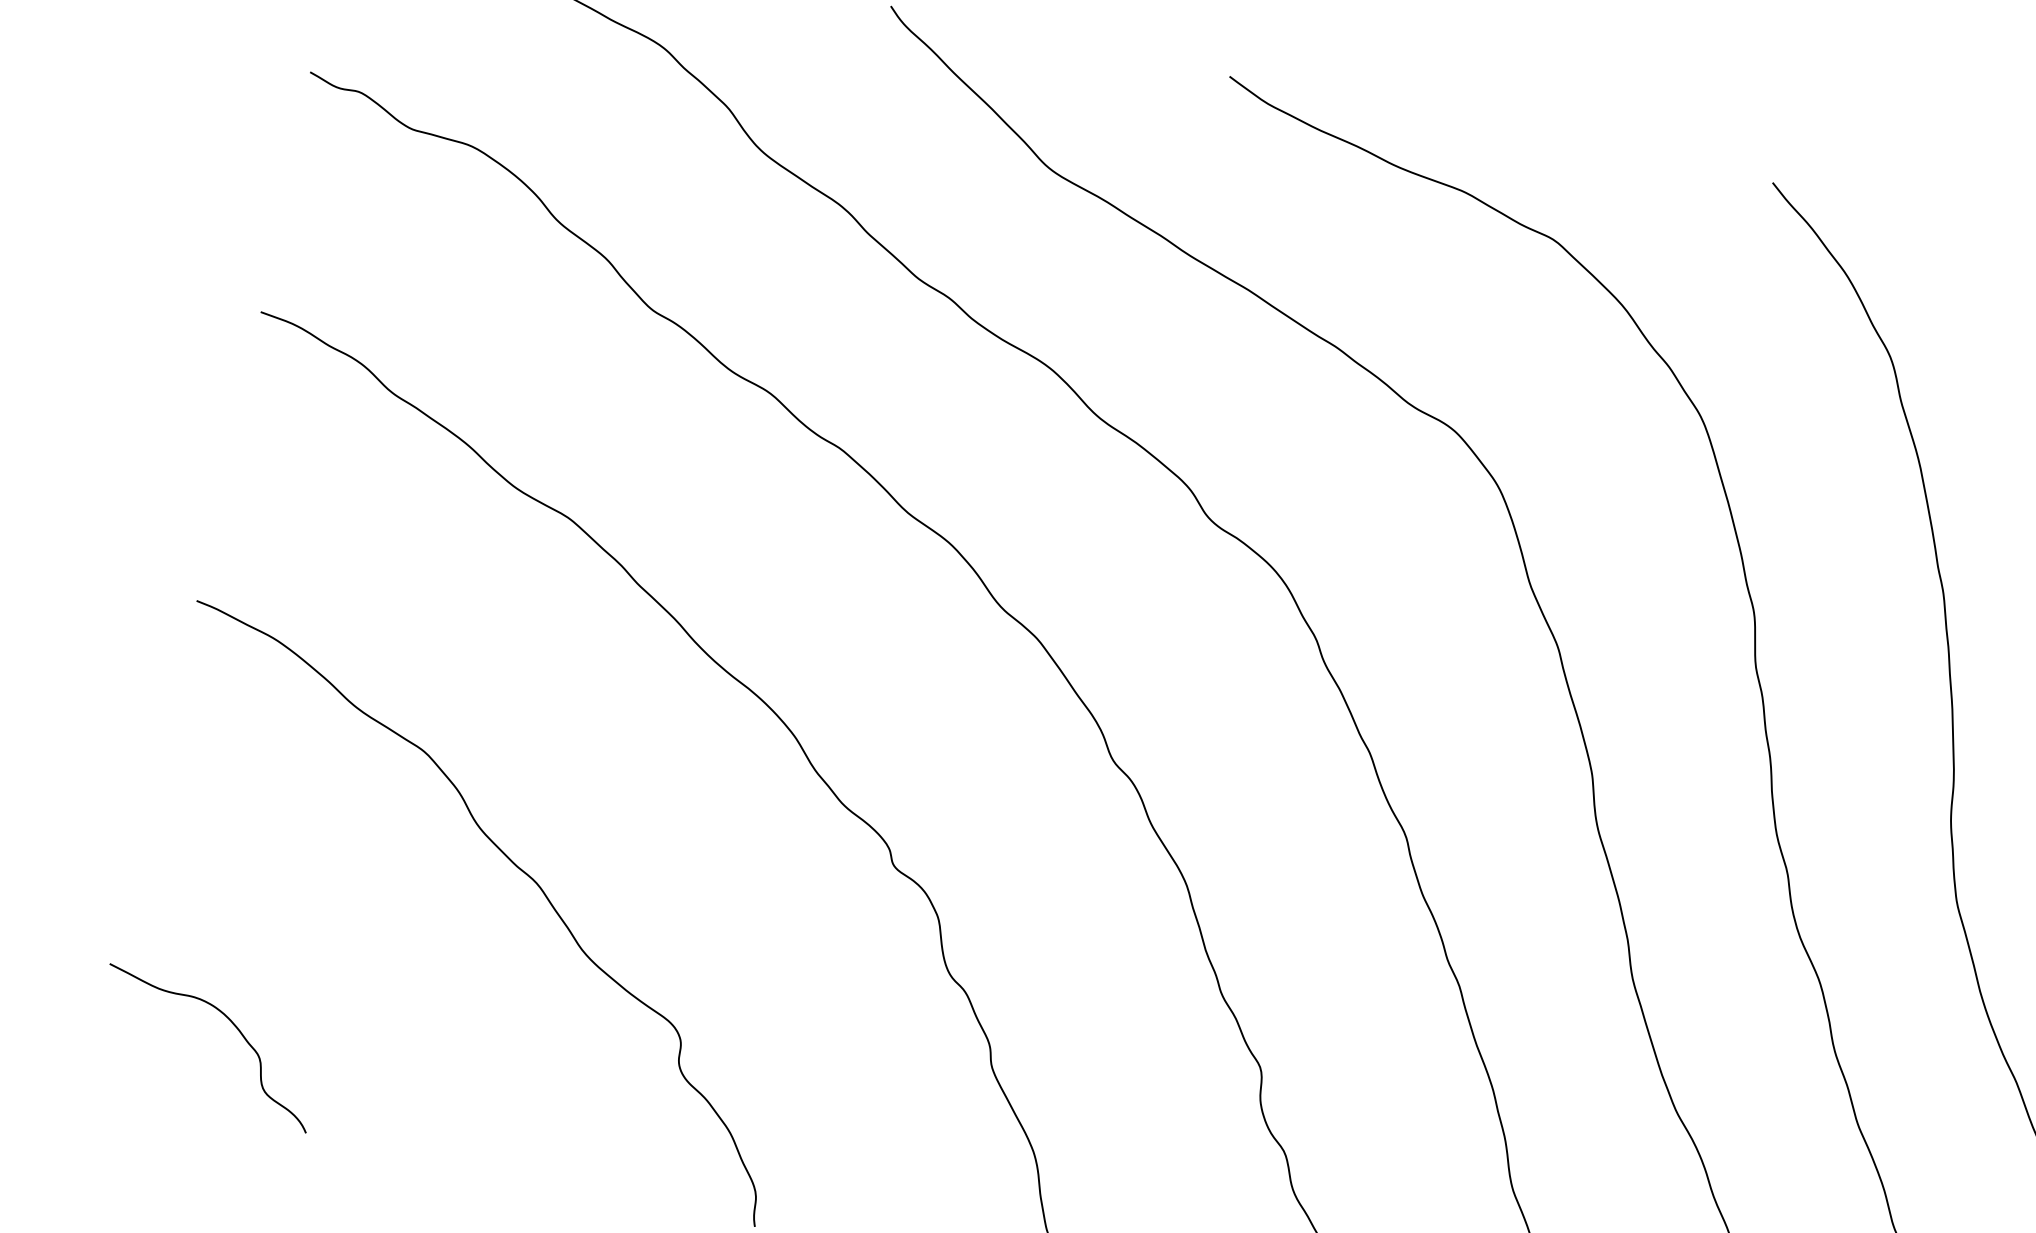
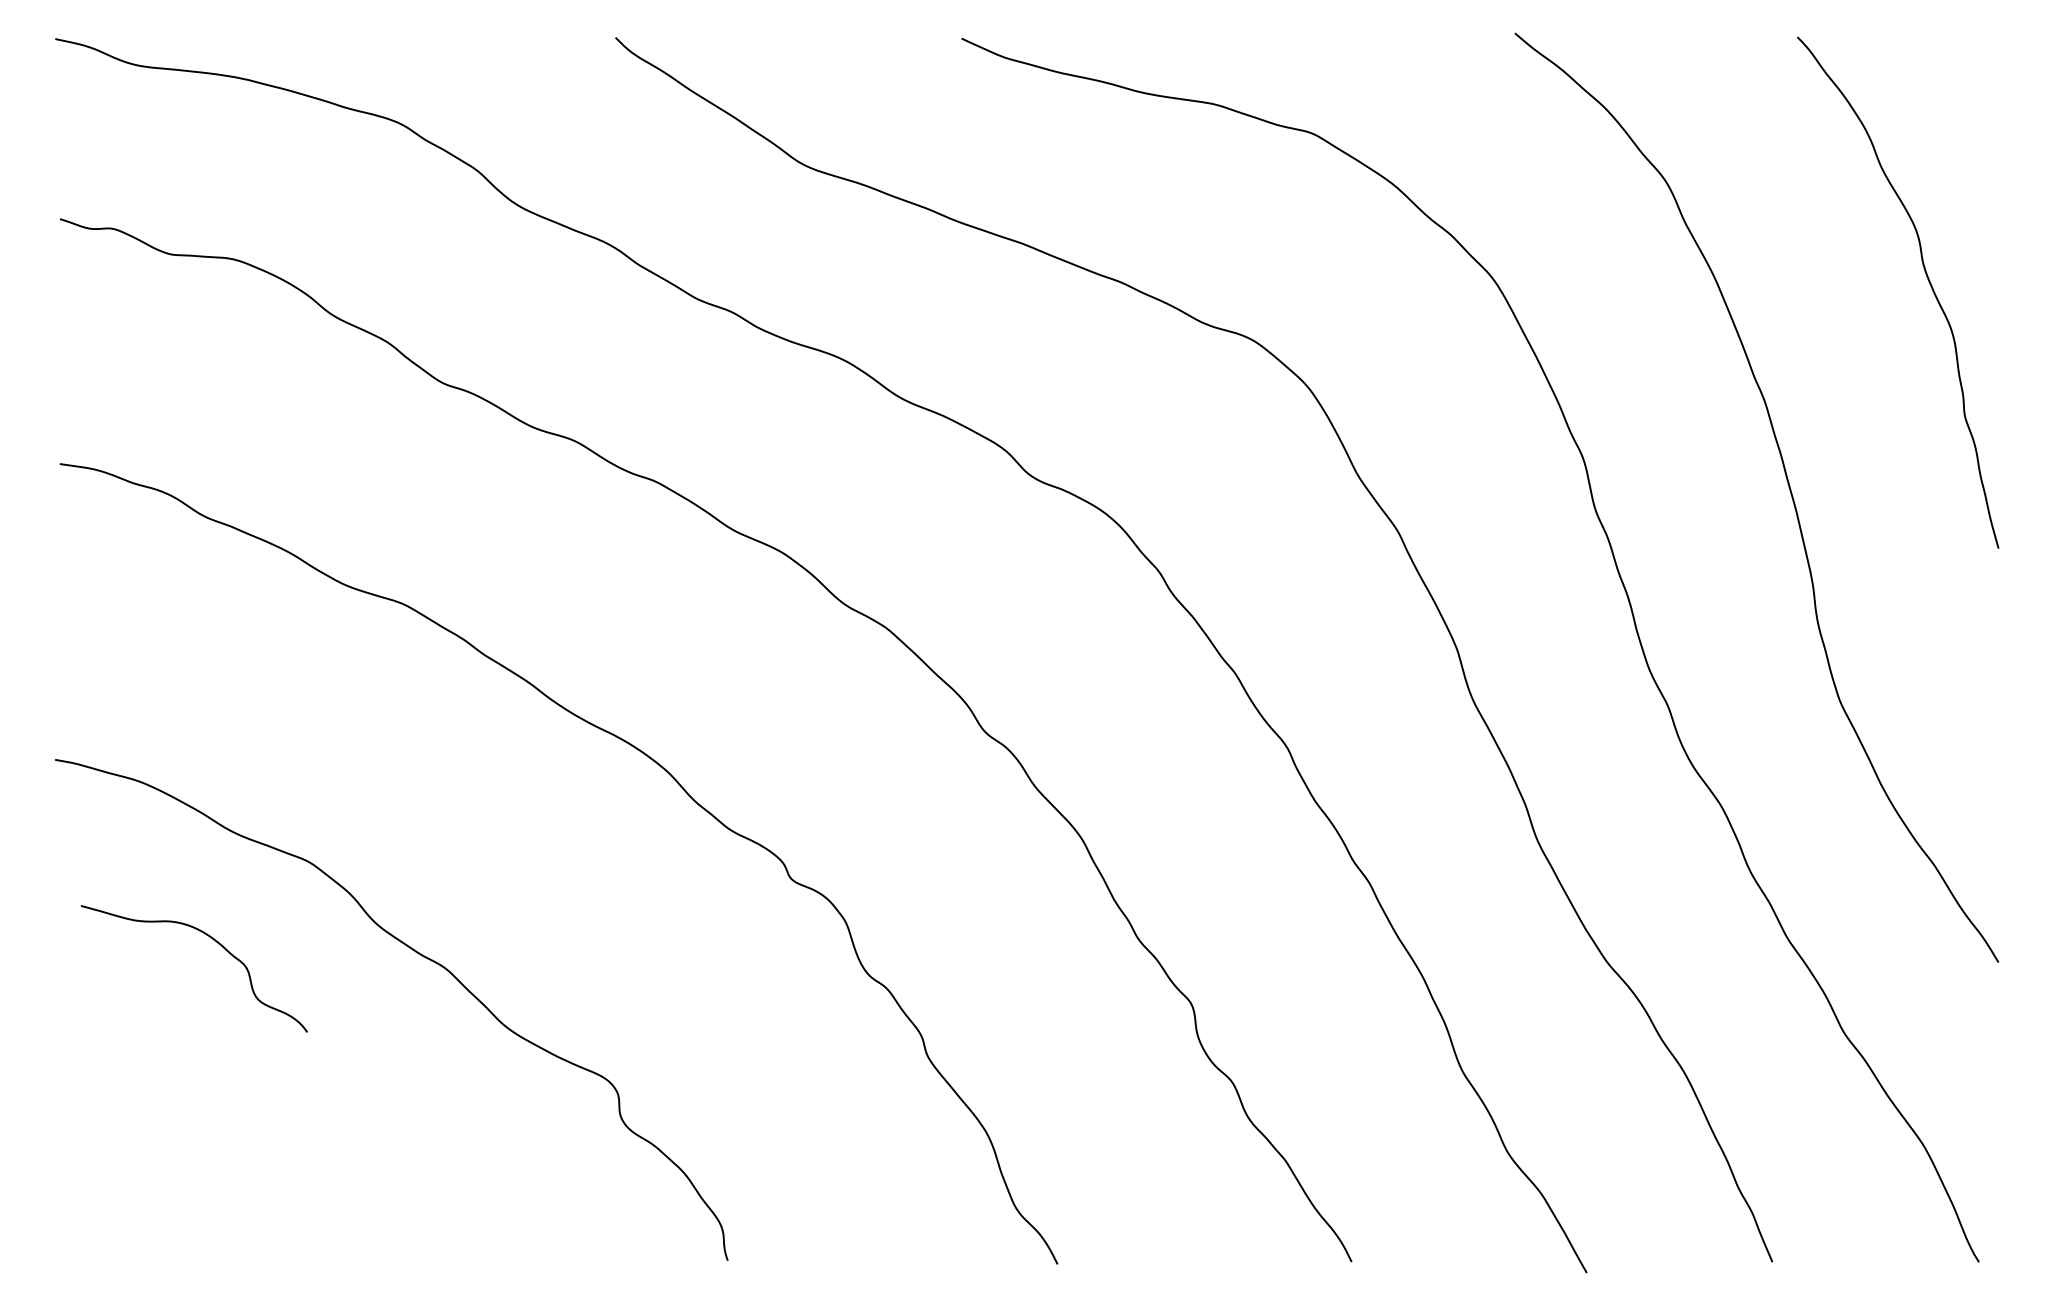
curve: (232, 1024) -> (213, 940), moved

